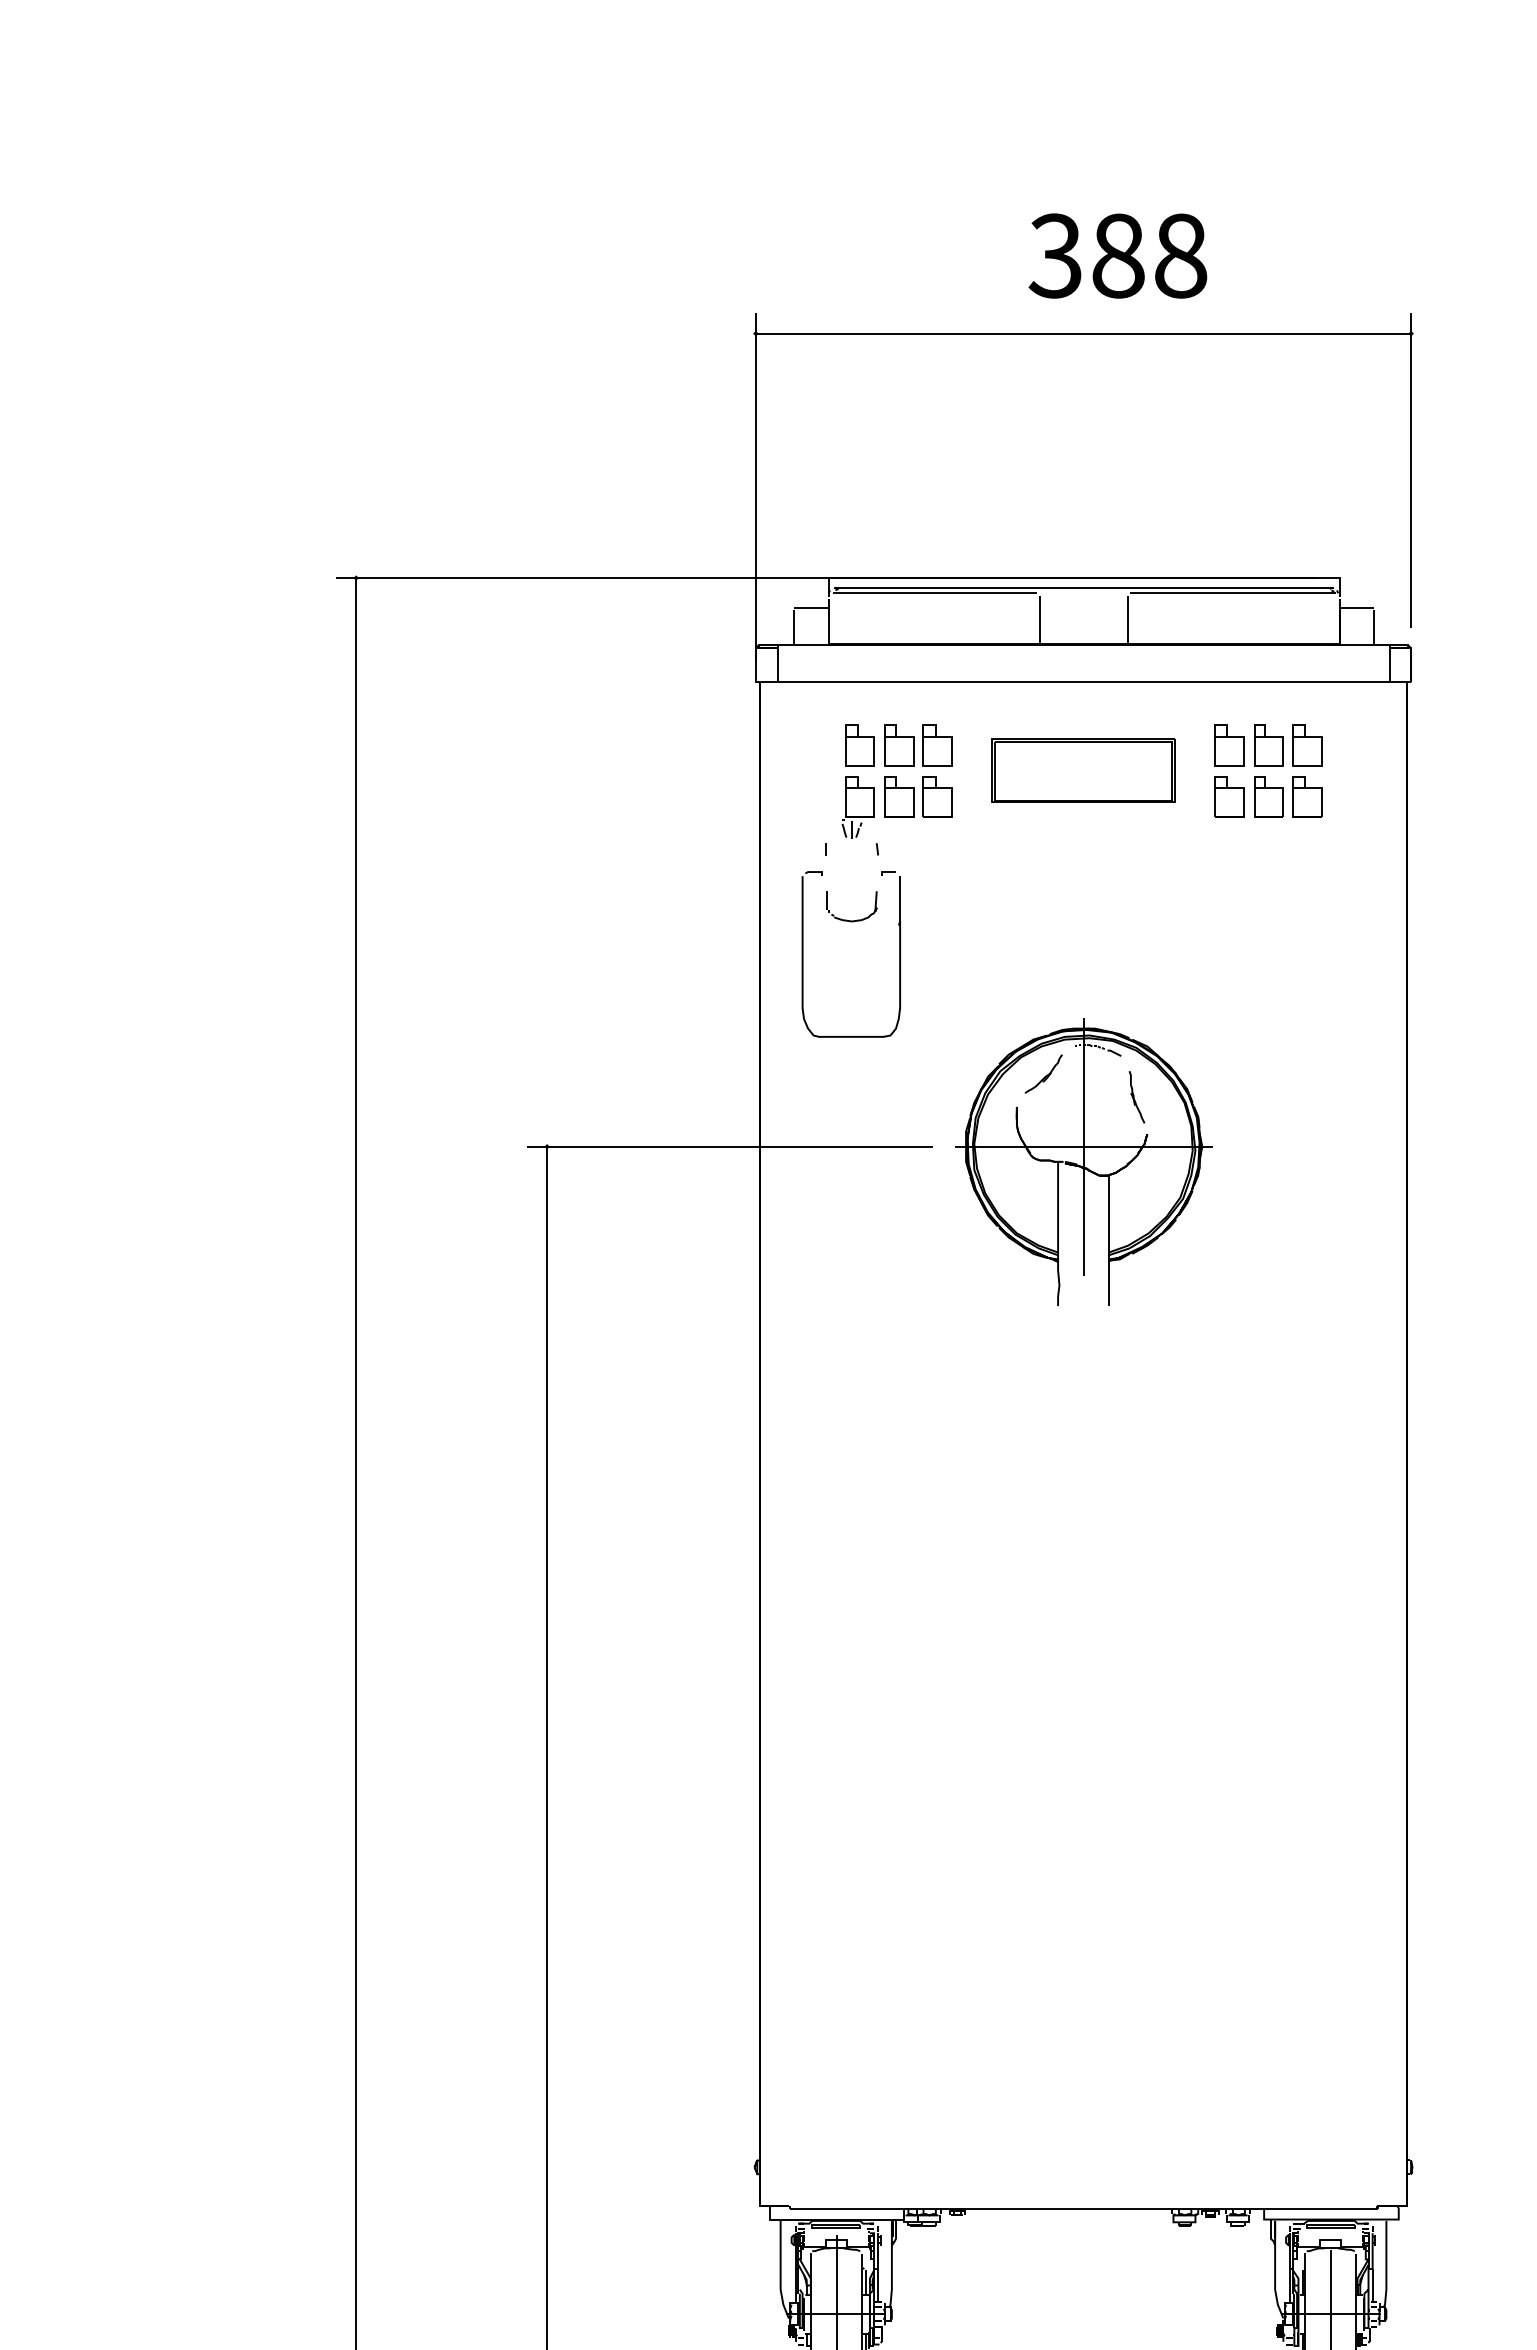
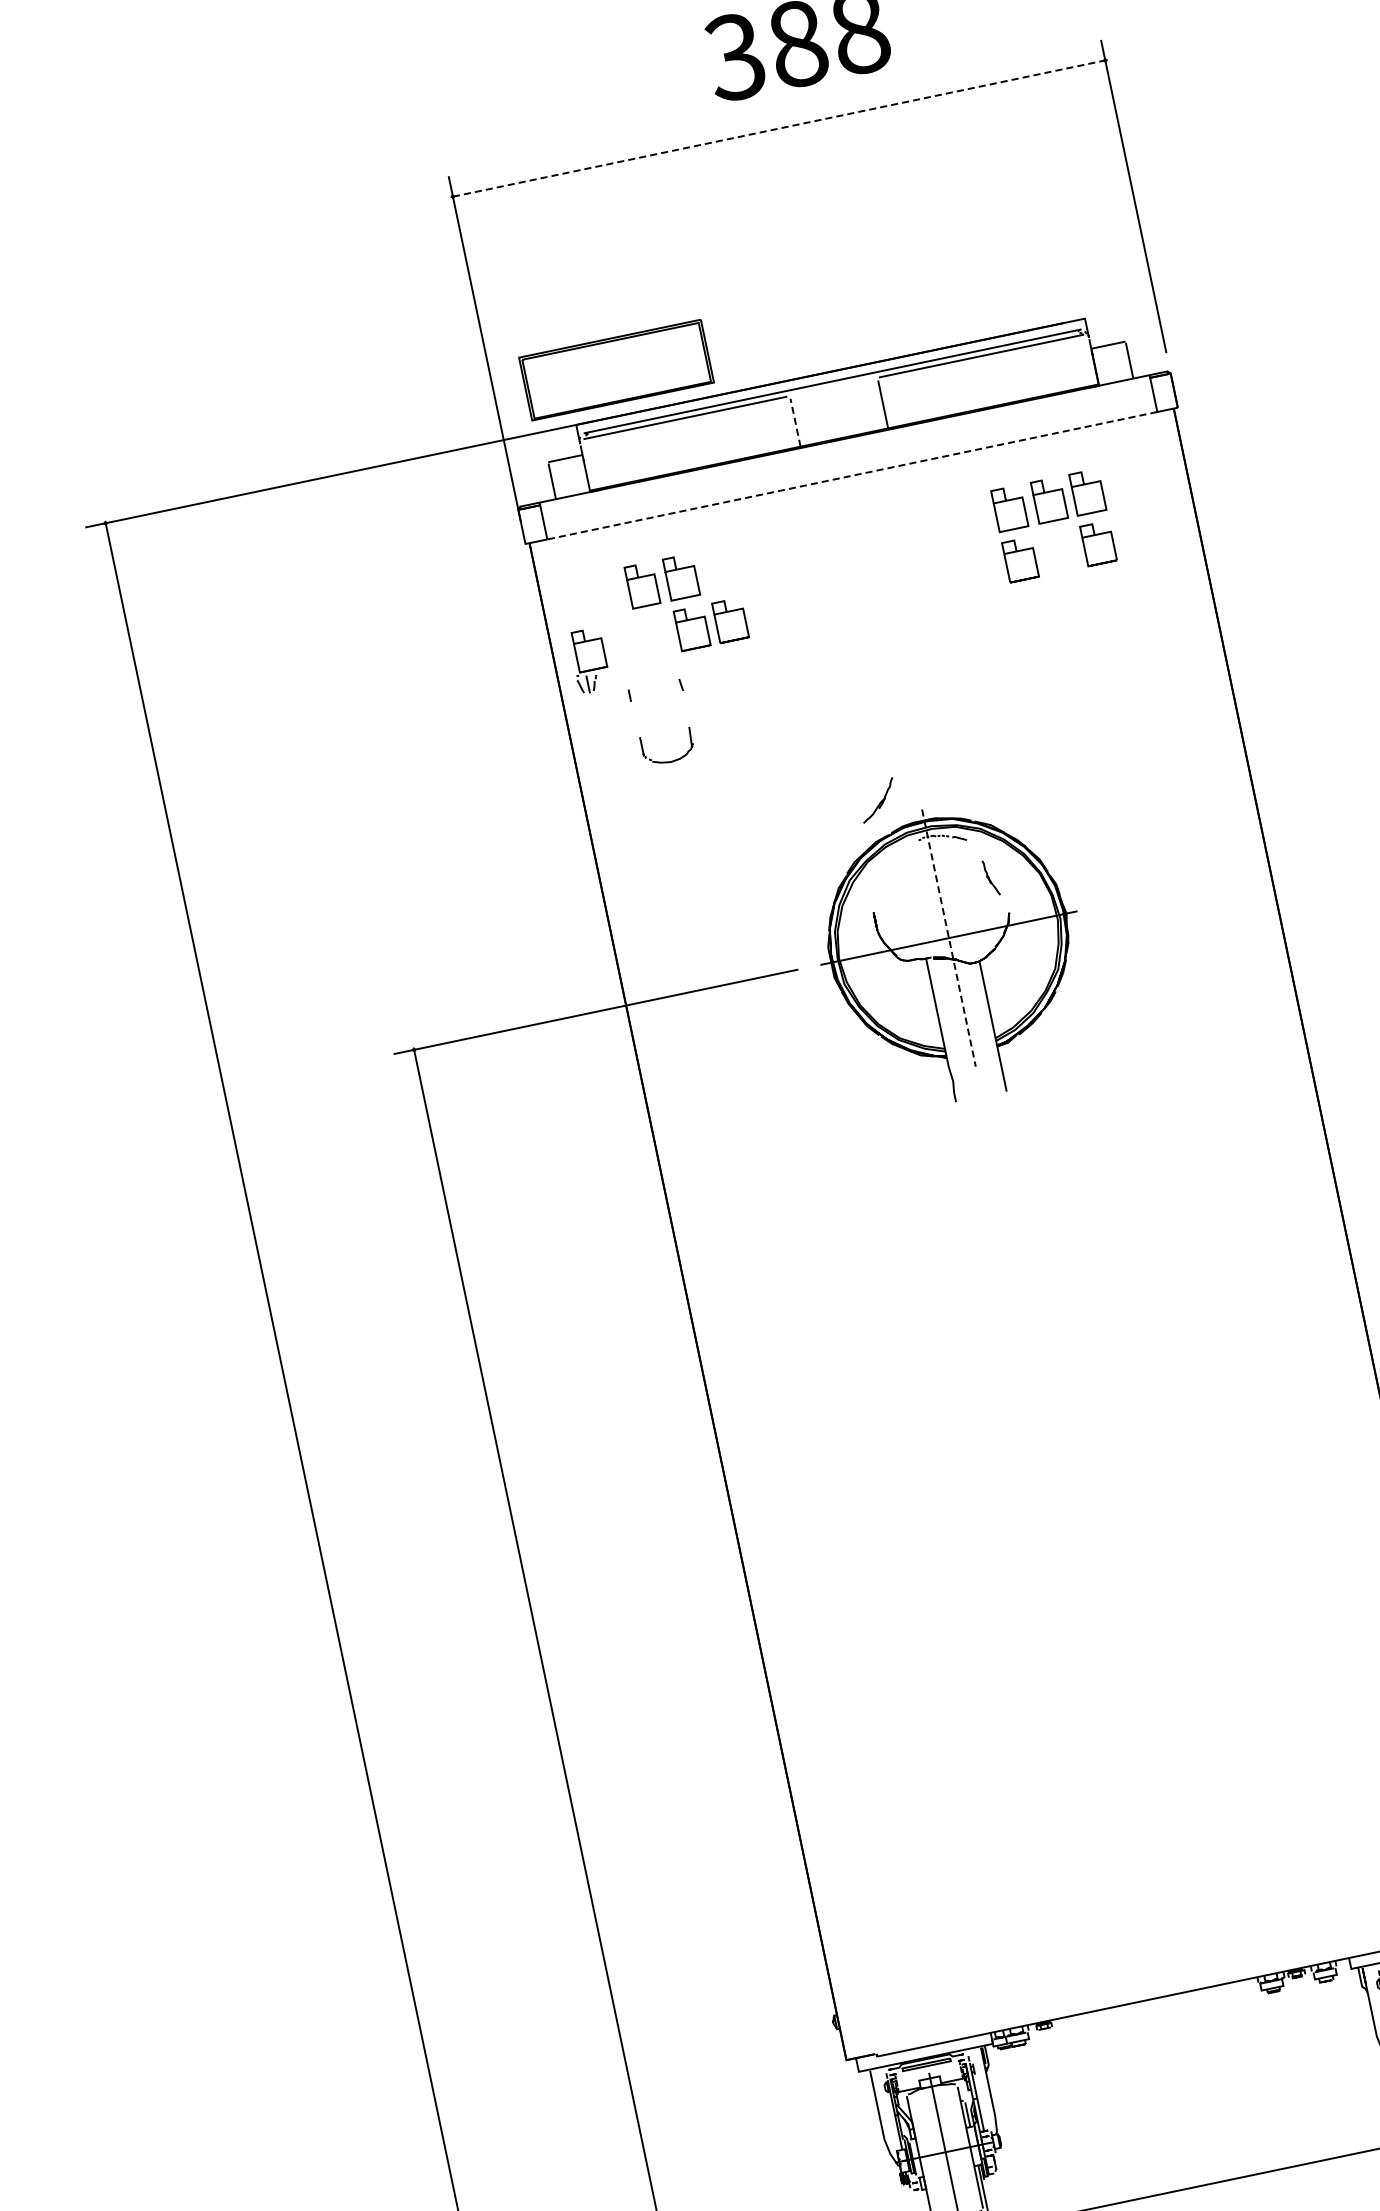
line: (1083, 333) -> (779, 128), solid -> dashed
line: (1040, 619) -> (795, 422), solid -> dashed
line: (1083, 682) -> (851, 475), solid -> dashed
curve: (937, 737) -> (717, 561), removed
part: (1083, 770) -> (616, 370), moved
part: (1268, 796) -> (1059, 550), removed
part: (857, 807) -> (588, 660), moved
part: (803, 954) -> (629, 805), removed
part: (1043, 1073) -> (877, 799), moved
part: (1136, 1097) -> (990, 878), size x0.7
line: (1084, 1147) -> (949, 938), solid -> dashed

